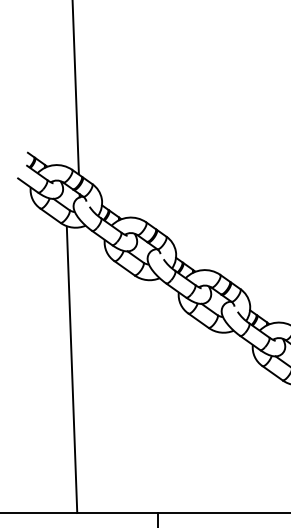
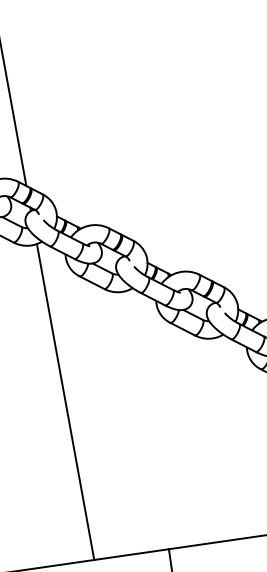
line: (71, 370) -> (65, 402), moved

